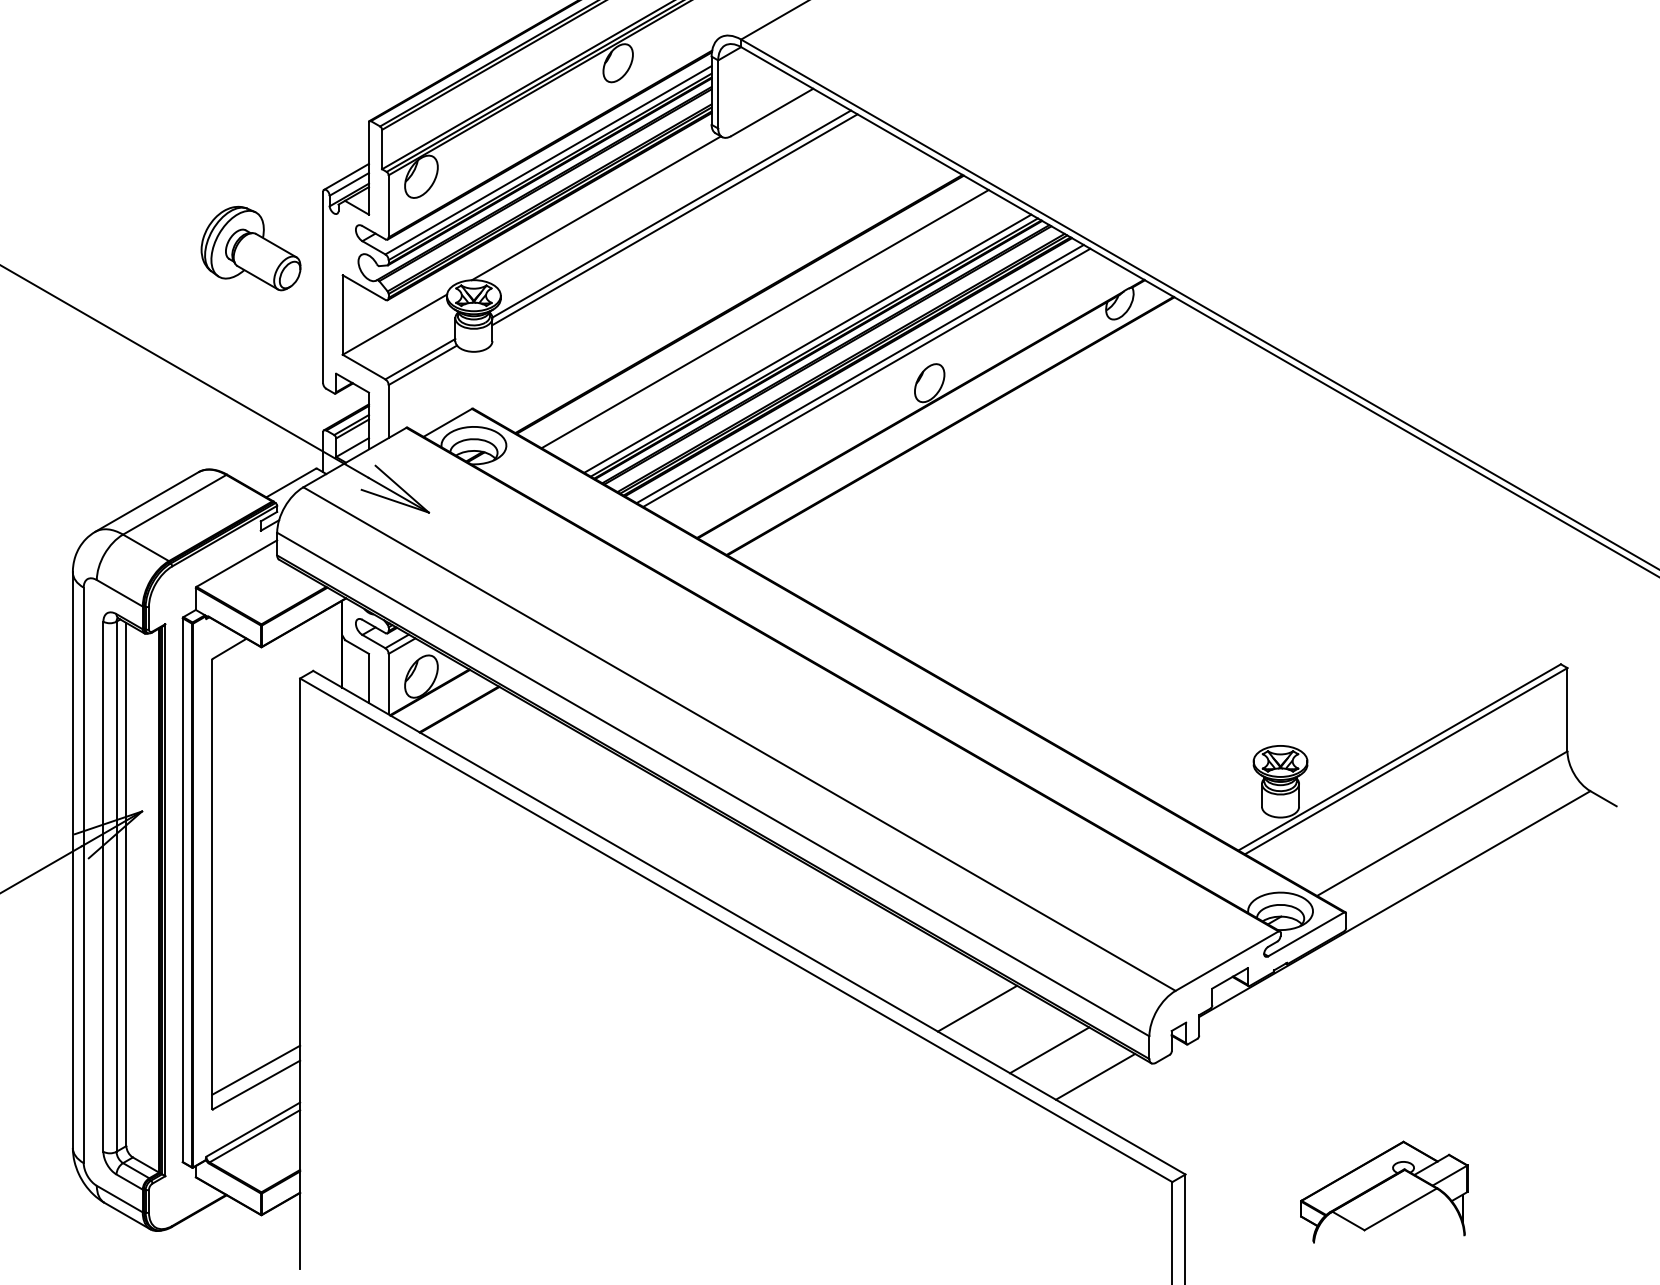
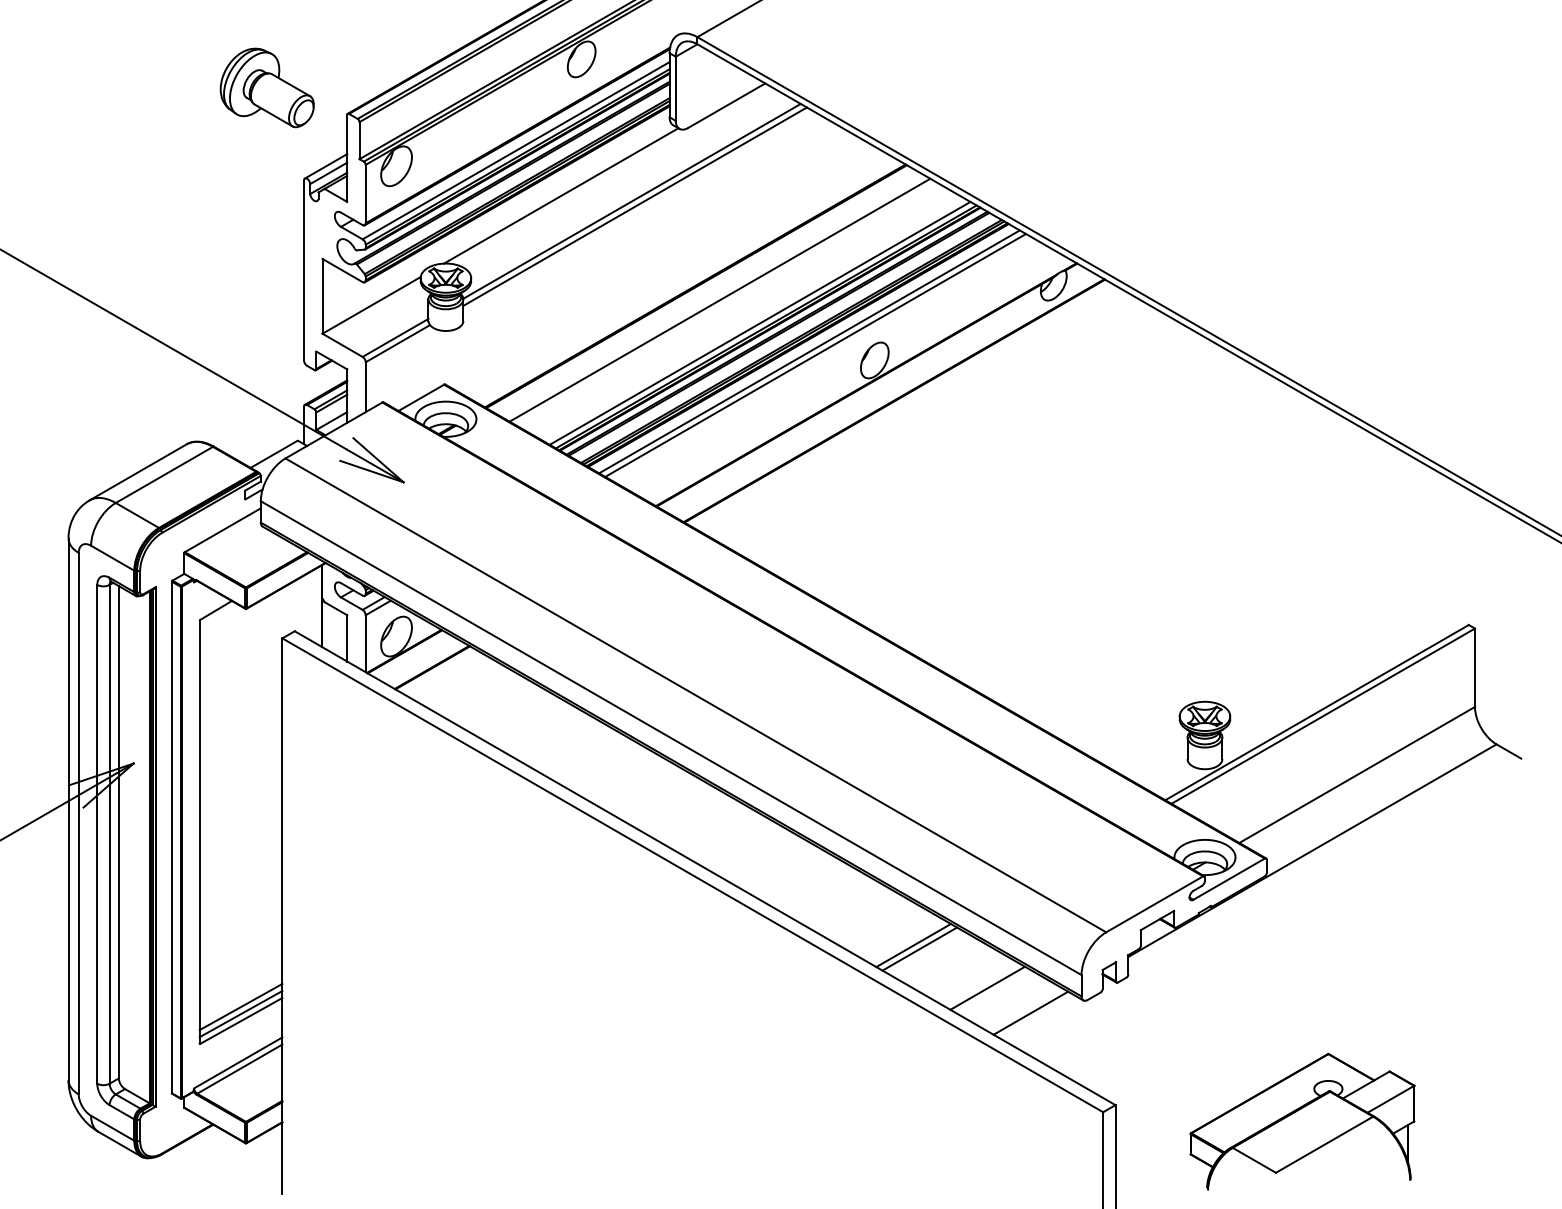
part: (250, 248) -> (266, 87), moved
line: (970, 1004) -> (913, 945), added
line: (256, 1077) -> (241, 1013), added
part: (1384, 1192) -> (1302, 1122), size x1.43

